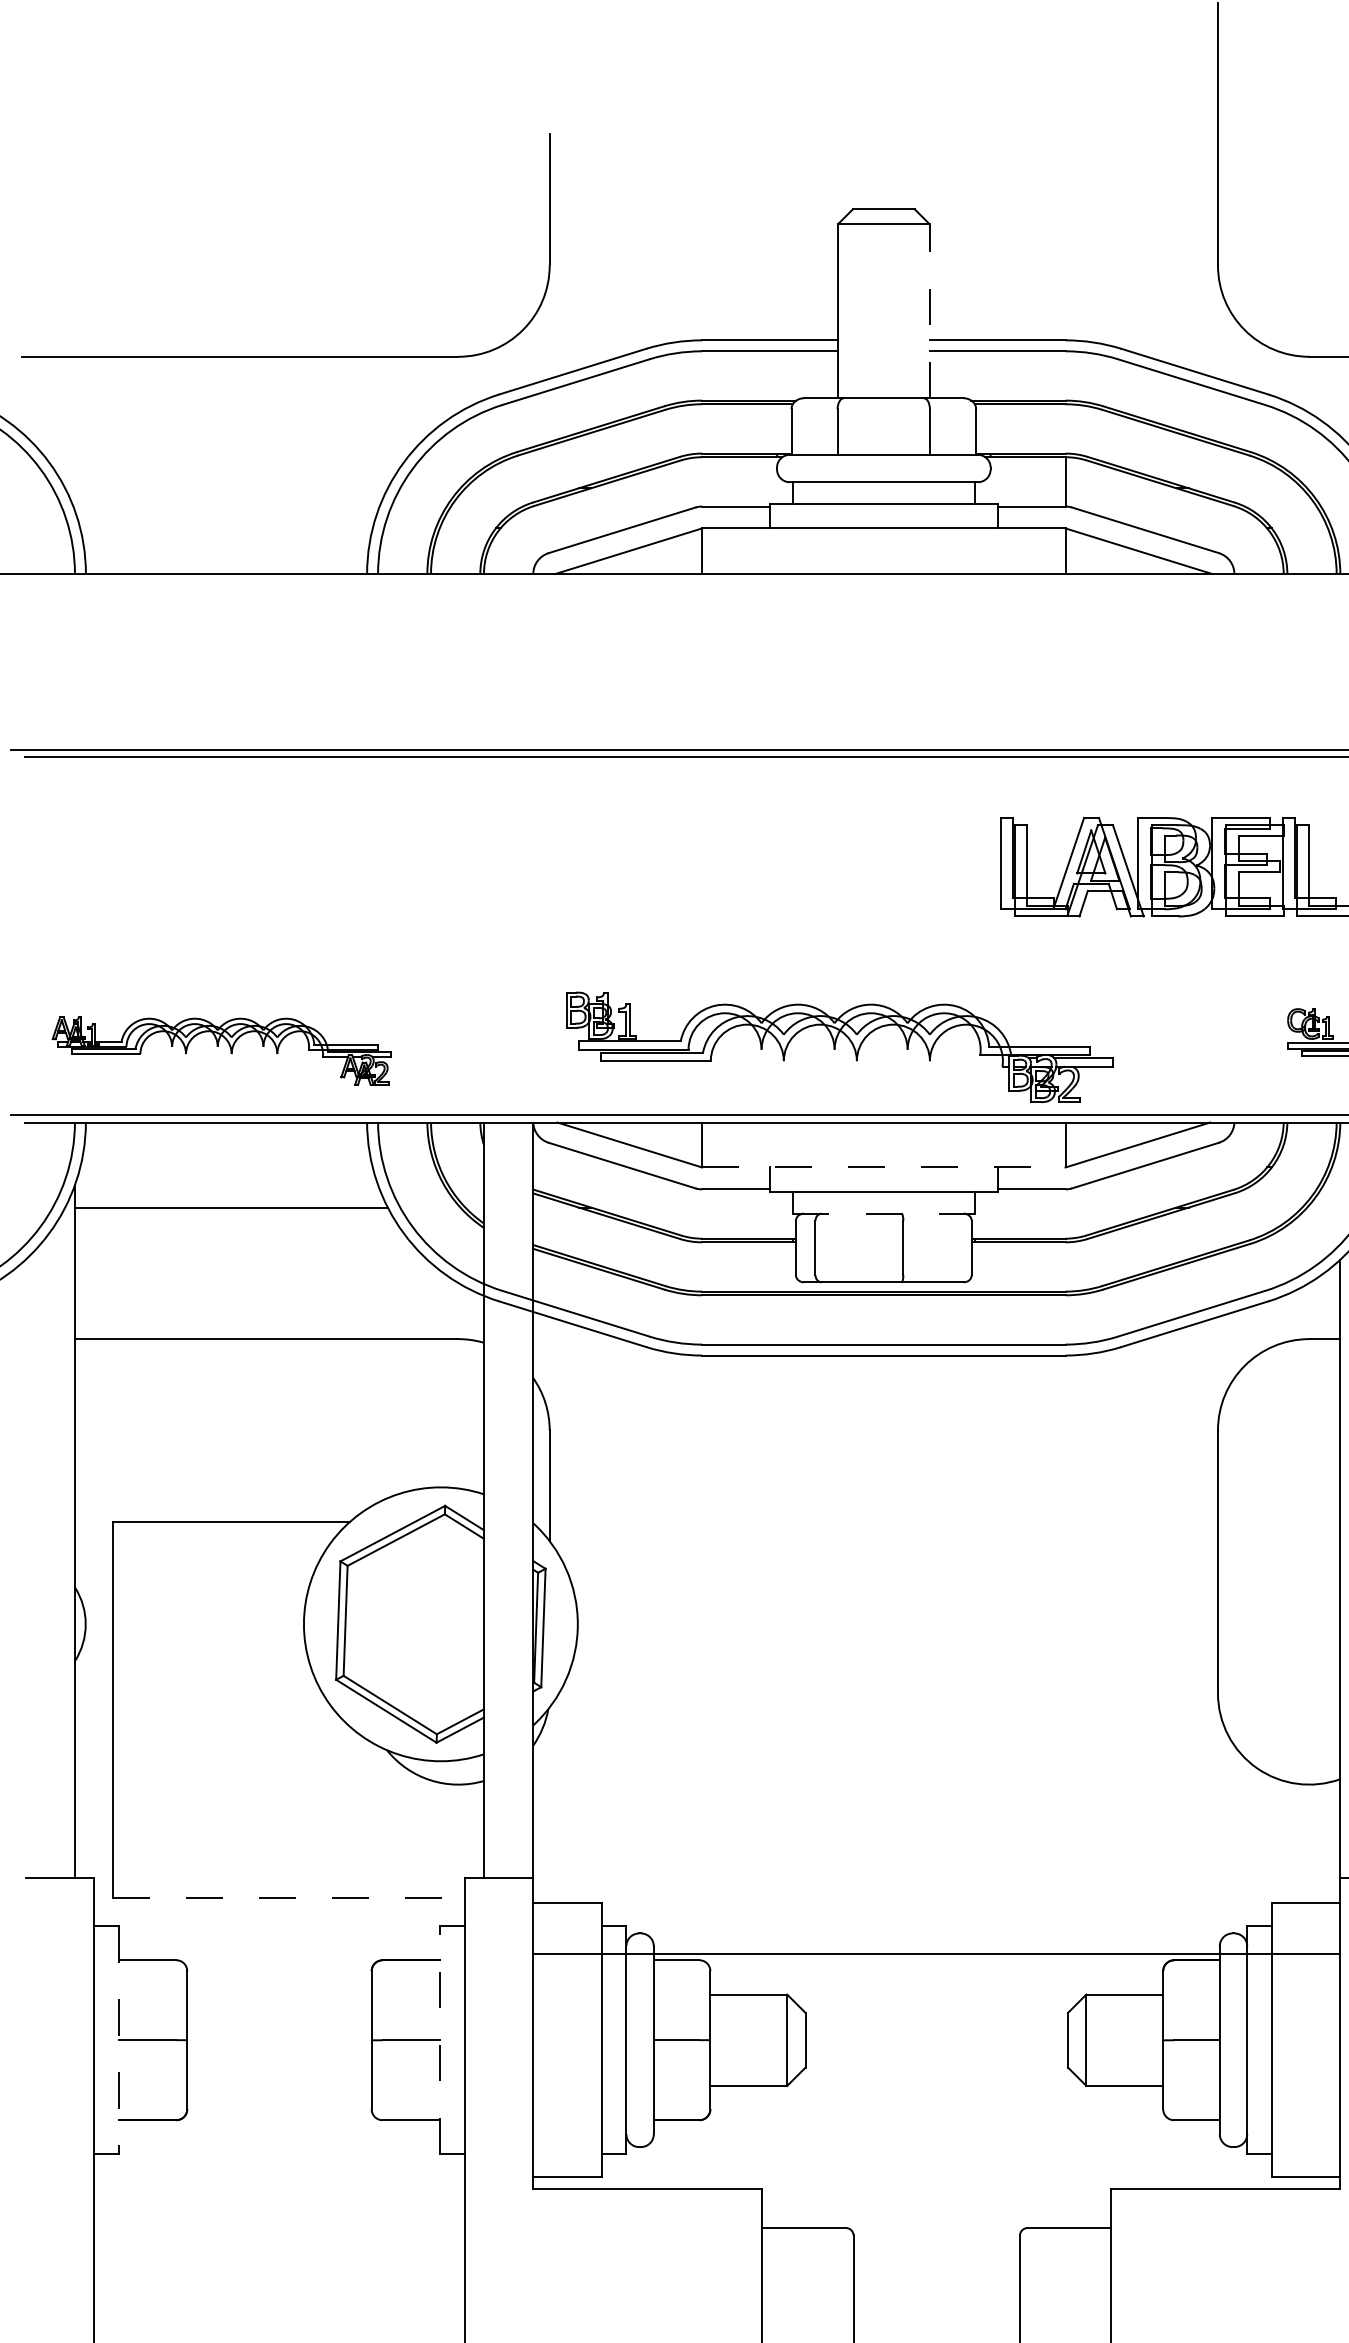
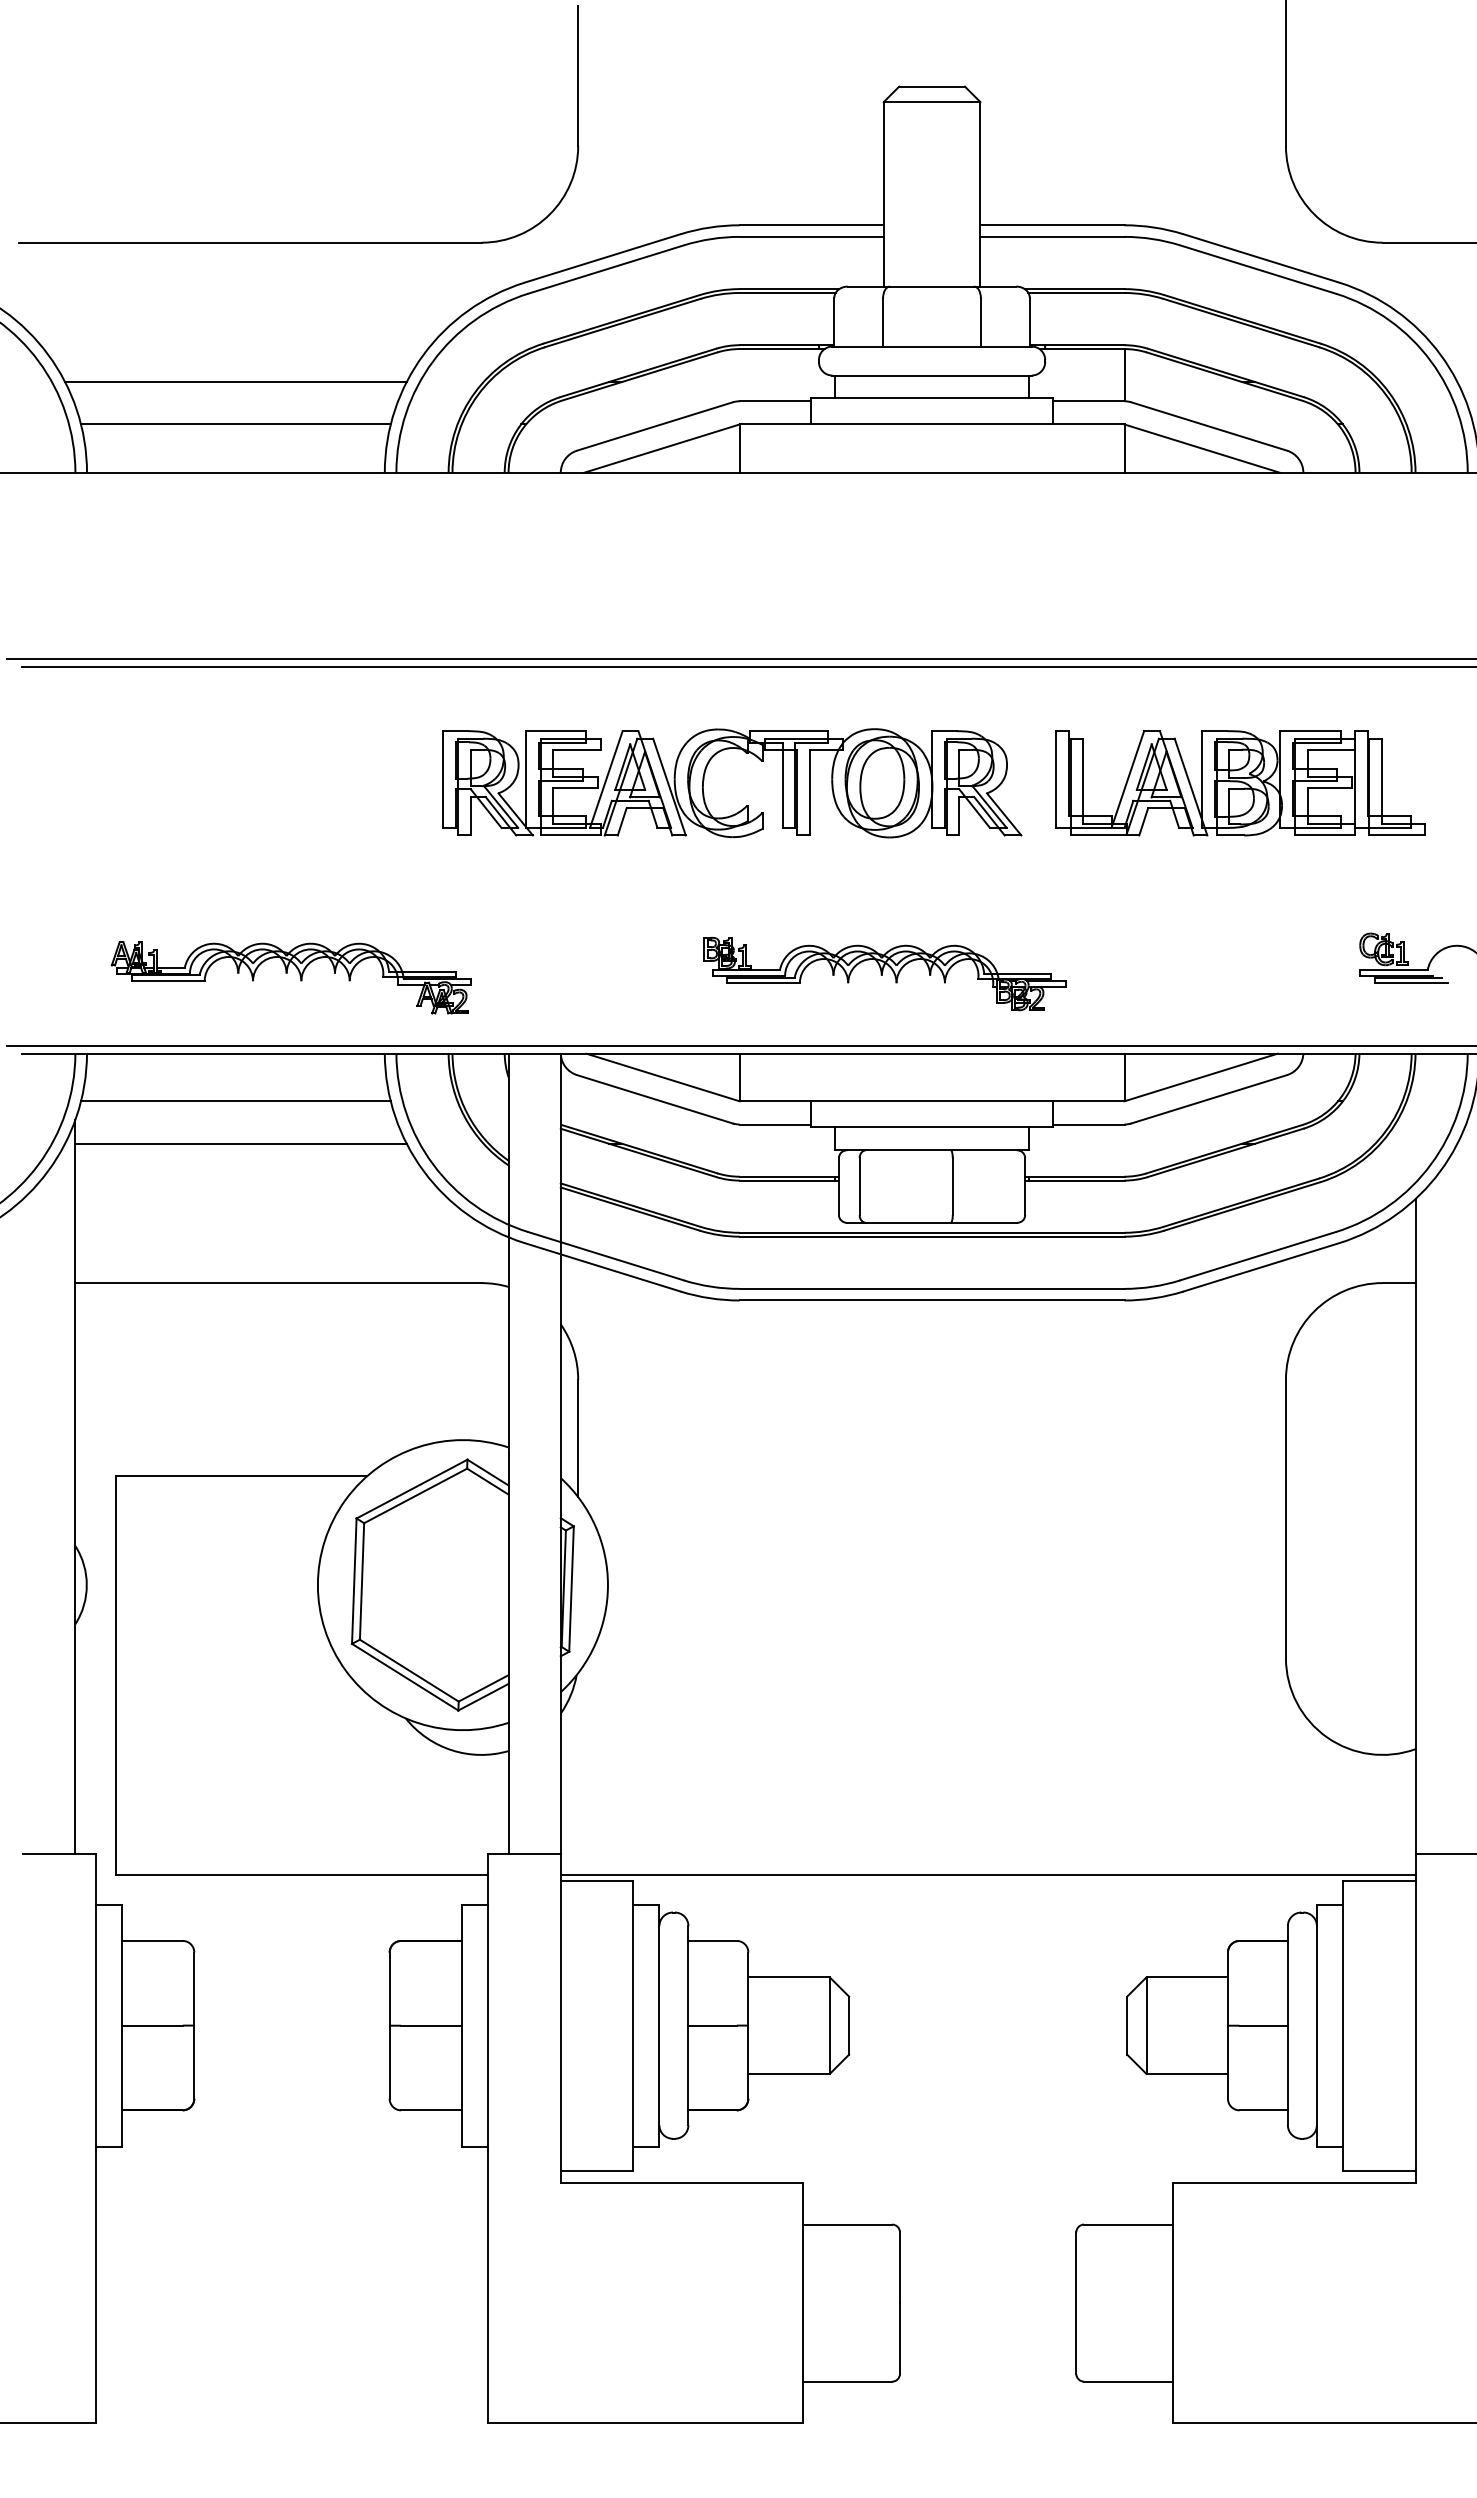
line: (929, 310) -> (980, 193), dashed -> solid
line: (226, 487) -> (235, 381), added
line: (226, 528) -> (235, 424), added
part: (708, 888) -> (746, 805), added
part: (838, 1046) -> (884, 973), size x0.62
part: (221, 1050) -> (290, 977), moved
line: (226, 1167) -> (235, 1101), added
line: (884, 1167) -> (932, 1101), dashed -> solid
line: (884, 1213) -> (932, 1150), dashed -> solid
line: (289, 1897) -> (302, 1874), dashed -> solid
line: (936, 1954) -> (987, 1874), moved
line: (118, 2040) -> (121, 2025), dashed -> solid
line: (440, 2040) -> (462, 2025), dashed -> solid

